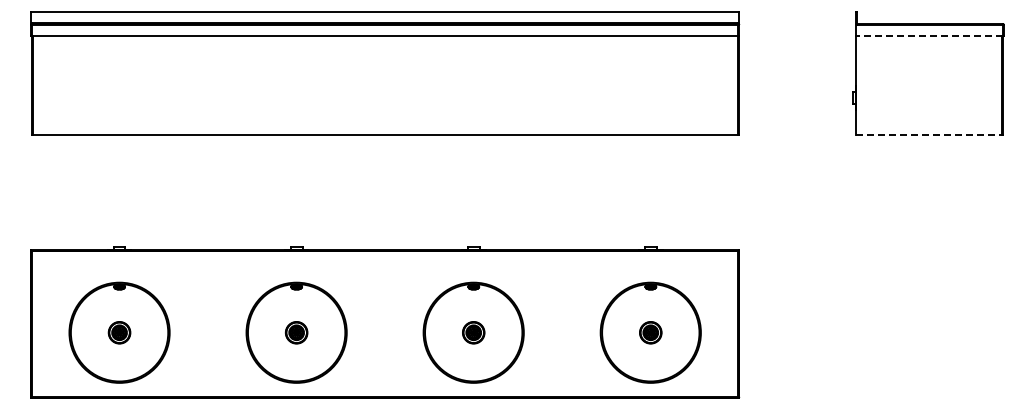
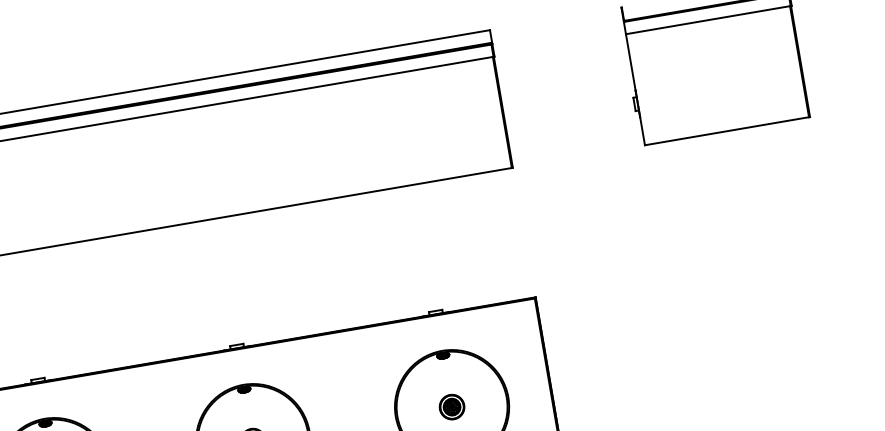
line: (929, 35) -> (708, 19), dashed -> solid
line: (929, 134) -> (727, 130), dashed -> solid

